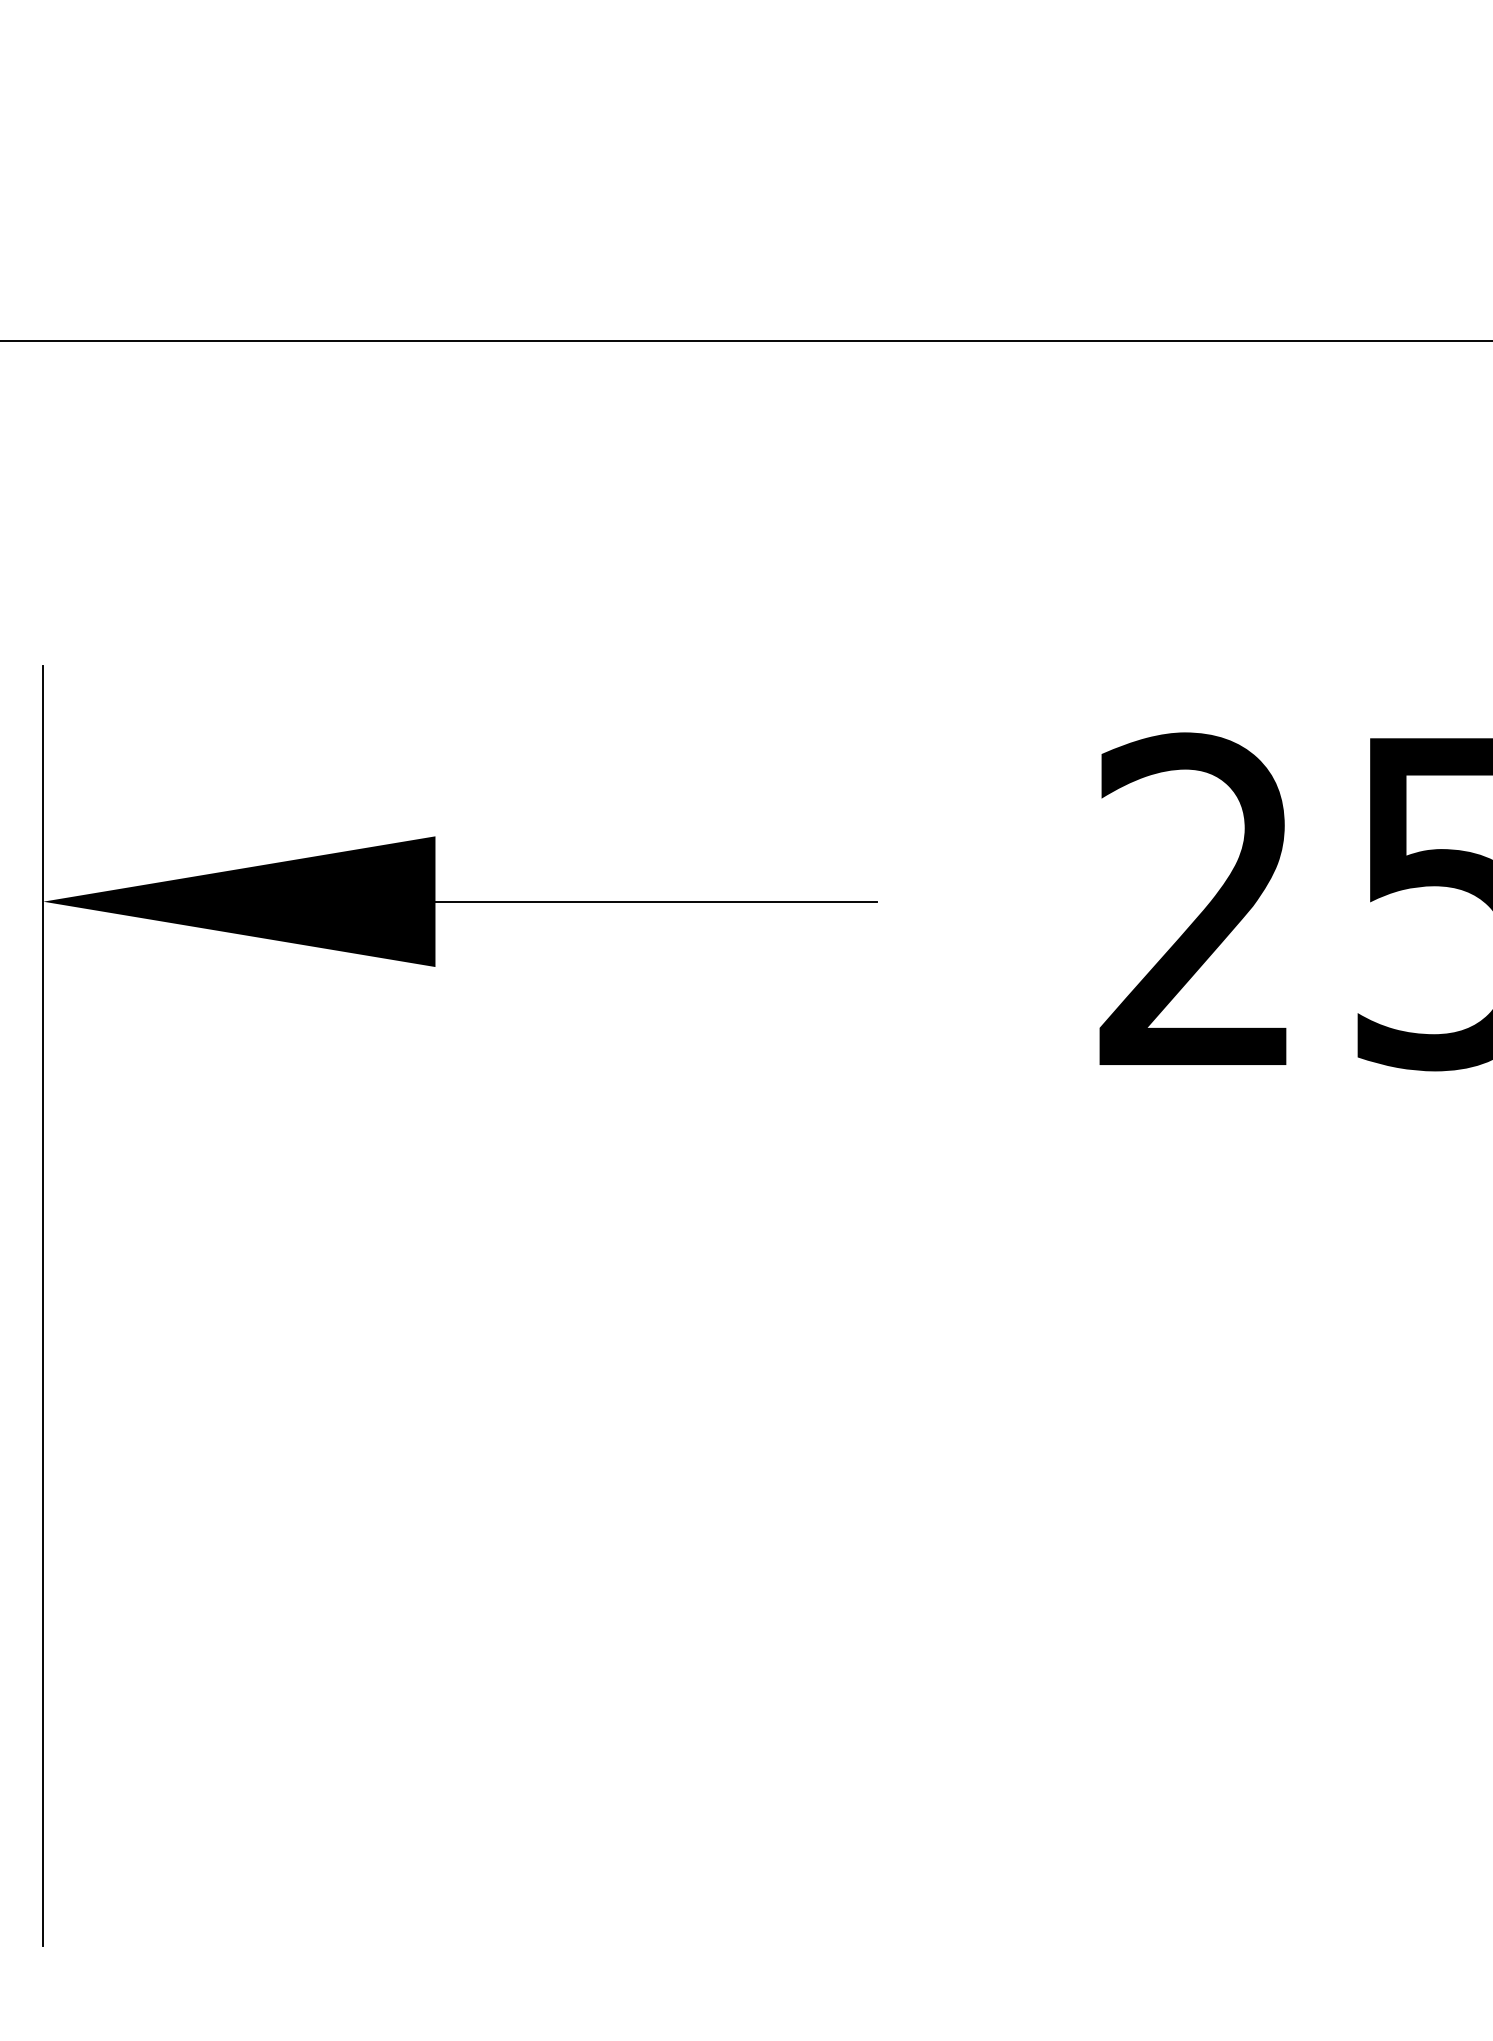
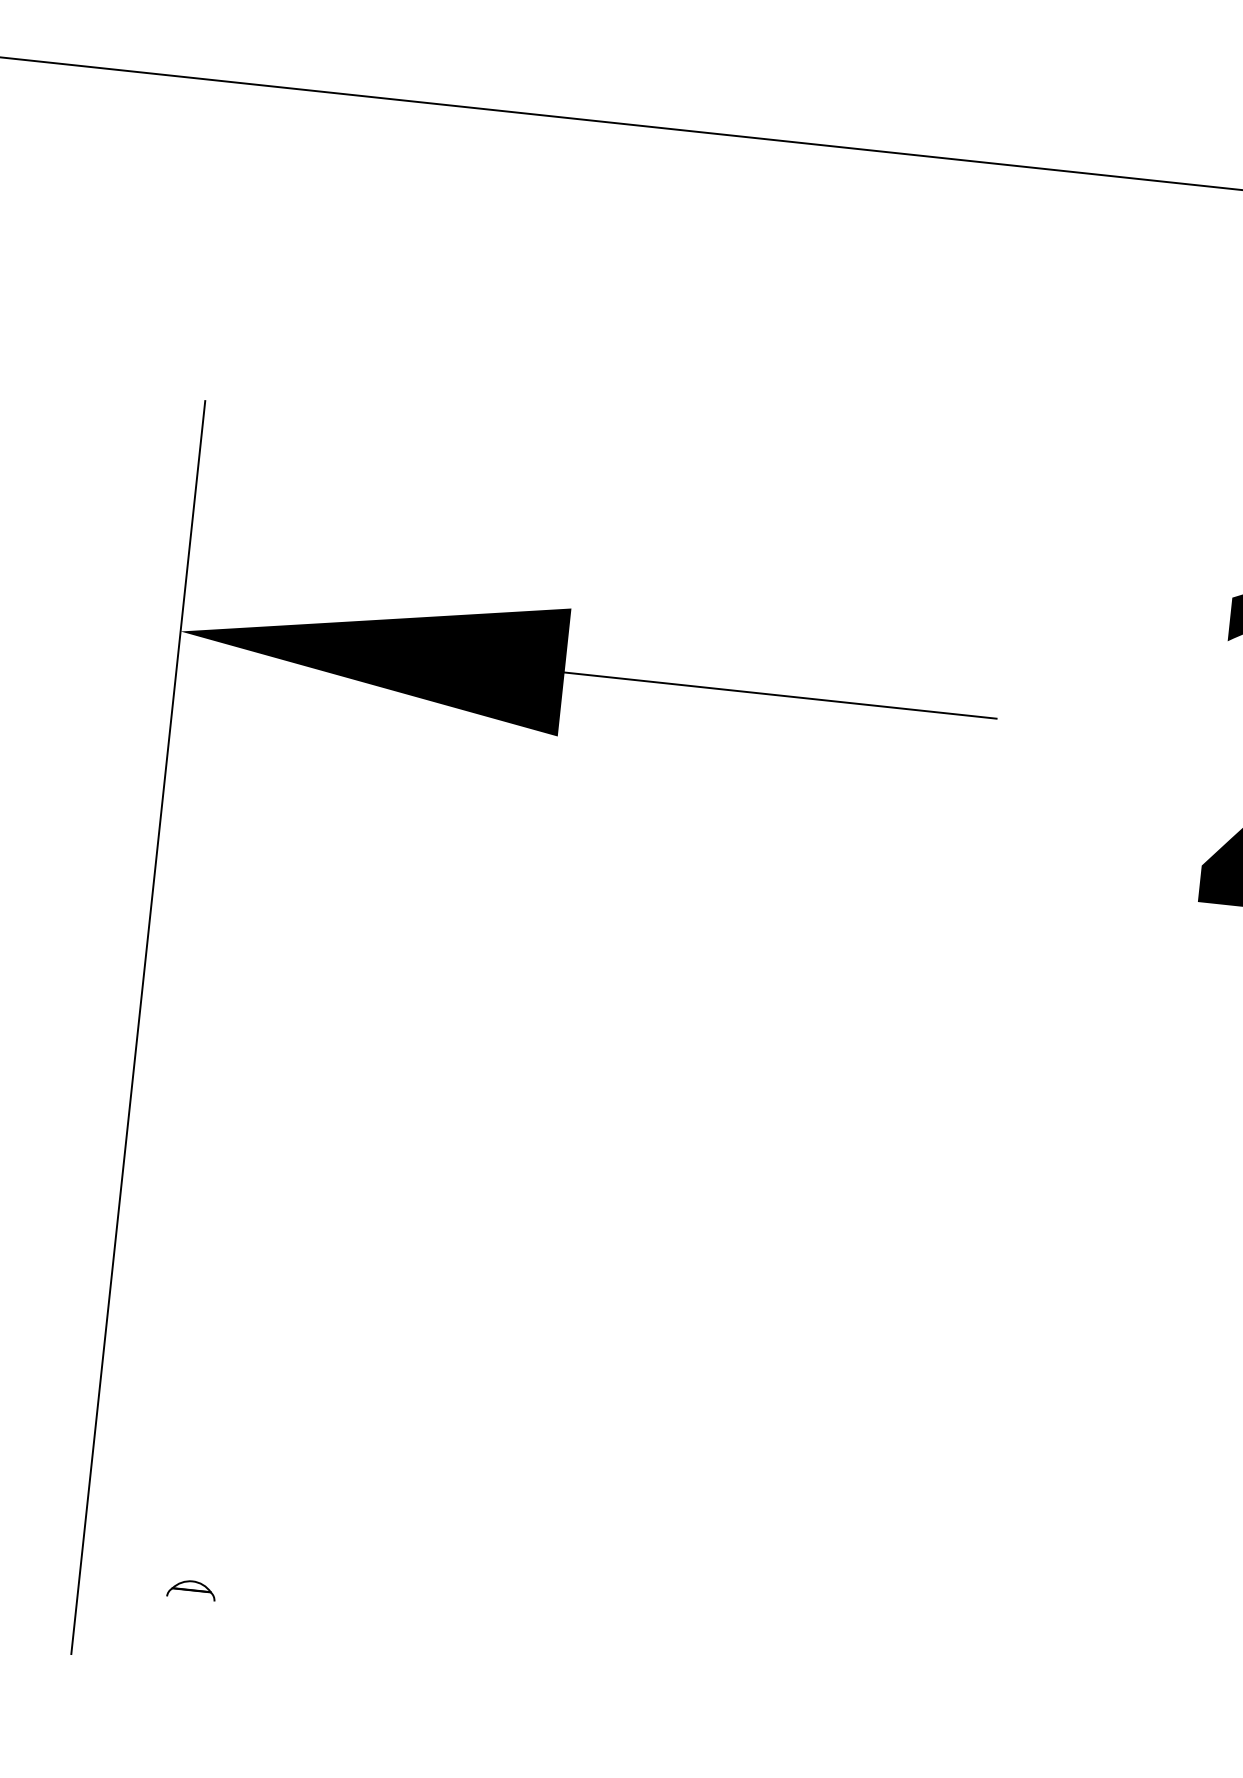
part: (157, 1867) -> (191, 1589), added

